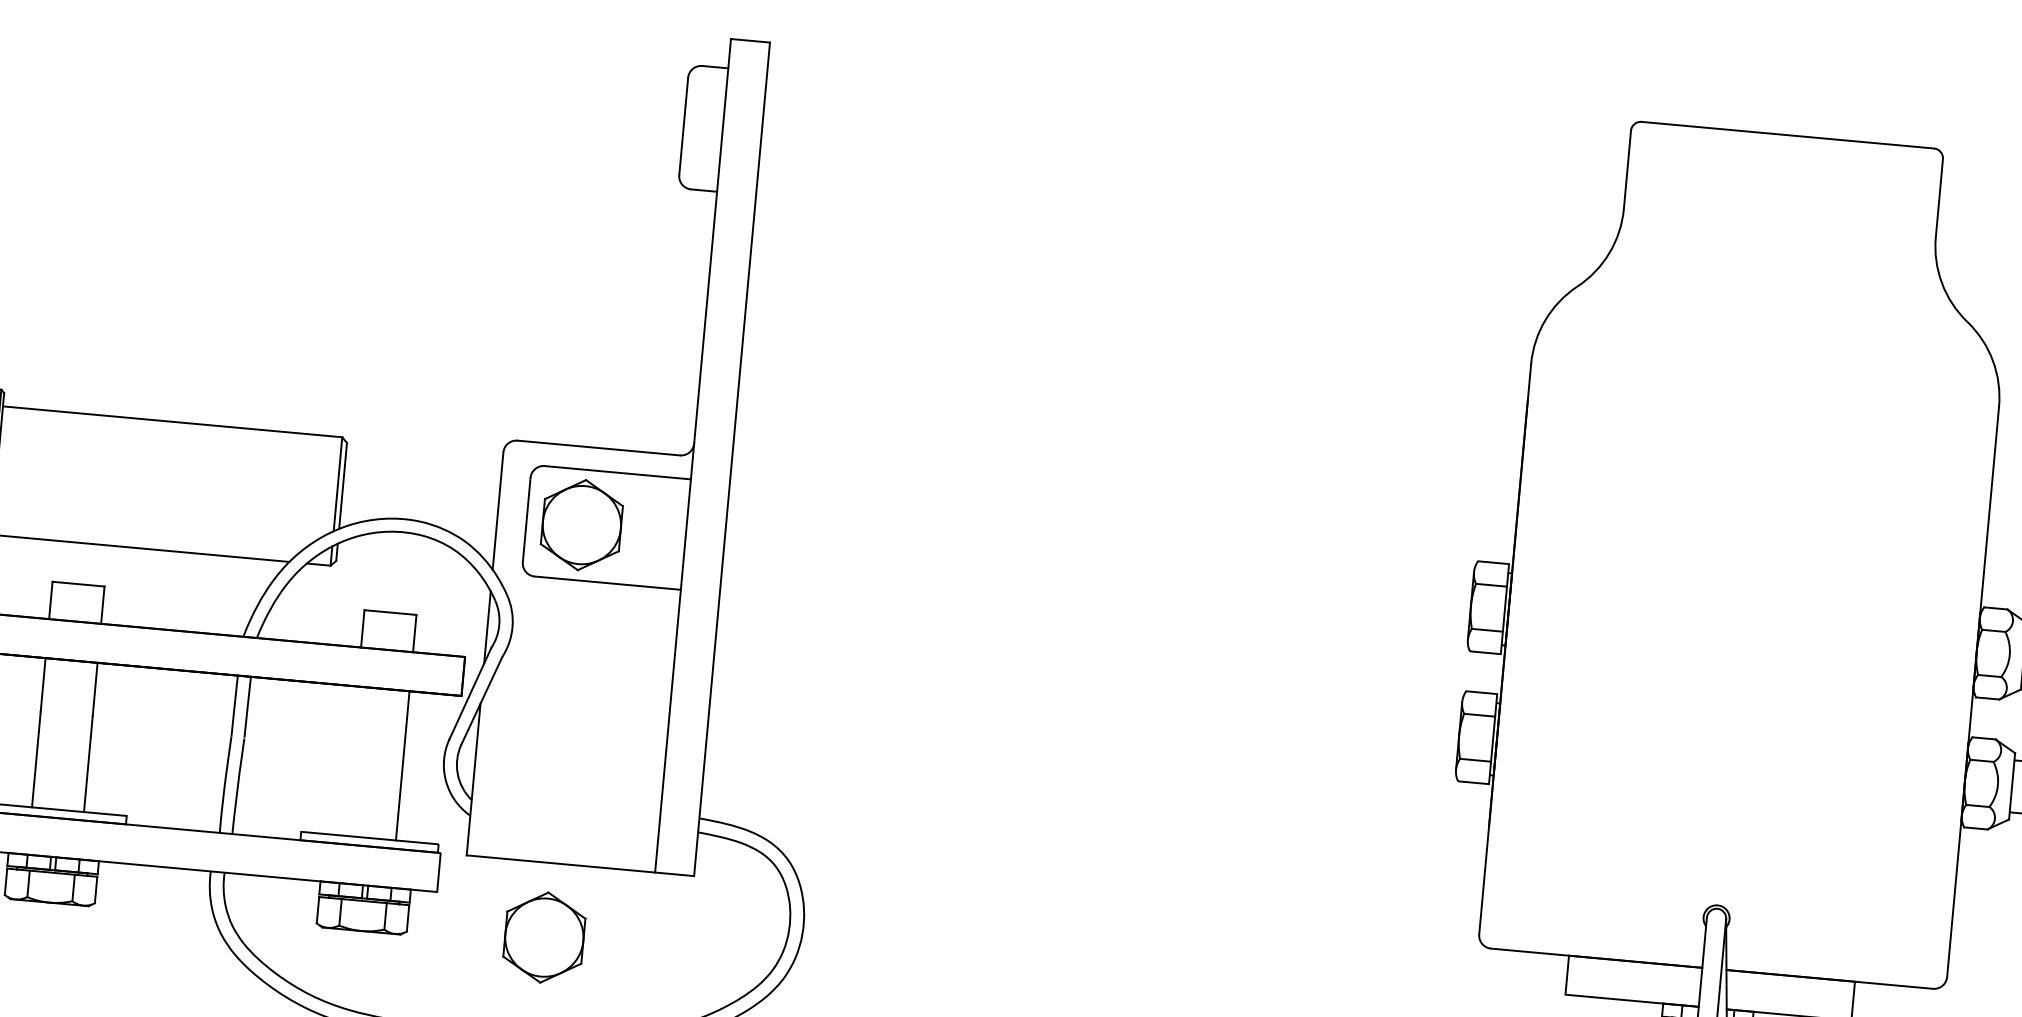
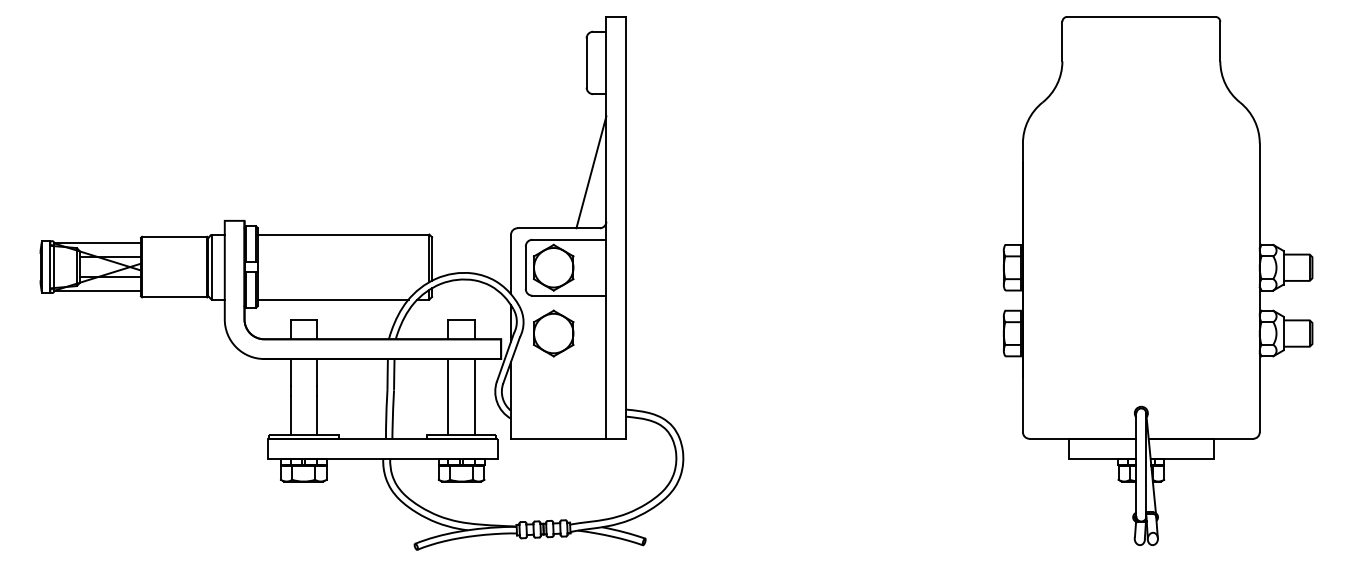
line: (673, 343) -> (591, 172), added
line: (350, 760) -> (448, 396), added
part: (543, 937) -> (553, 333), moved

